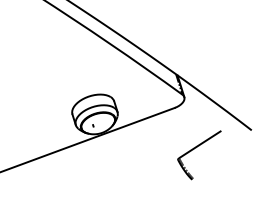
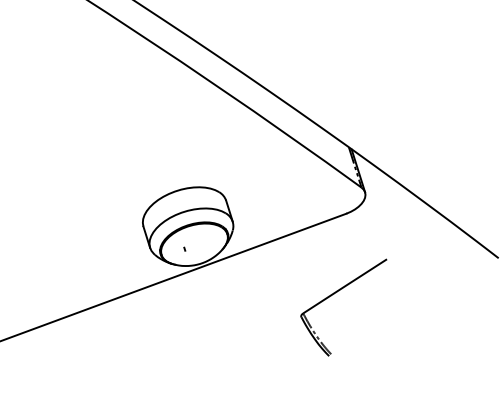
part: (196, 148) -> (337, 294), moved

